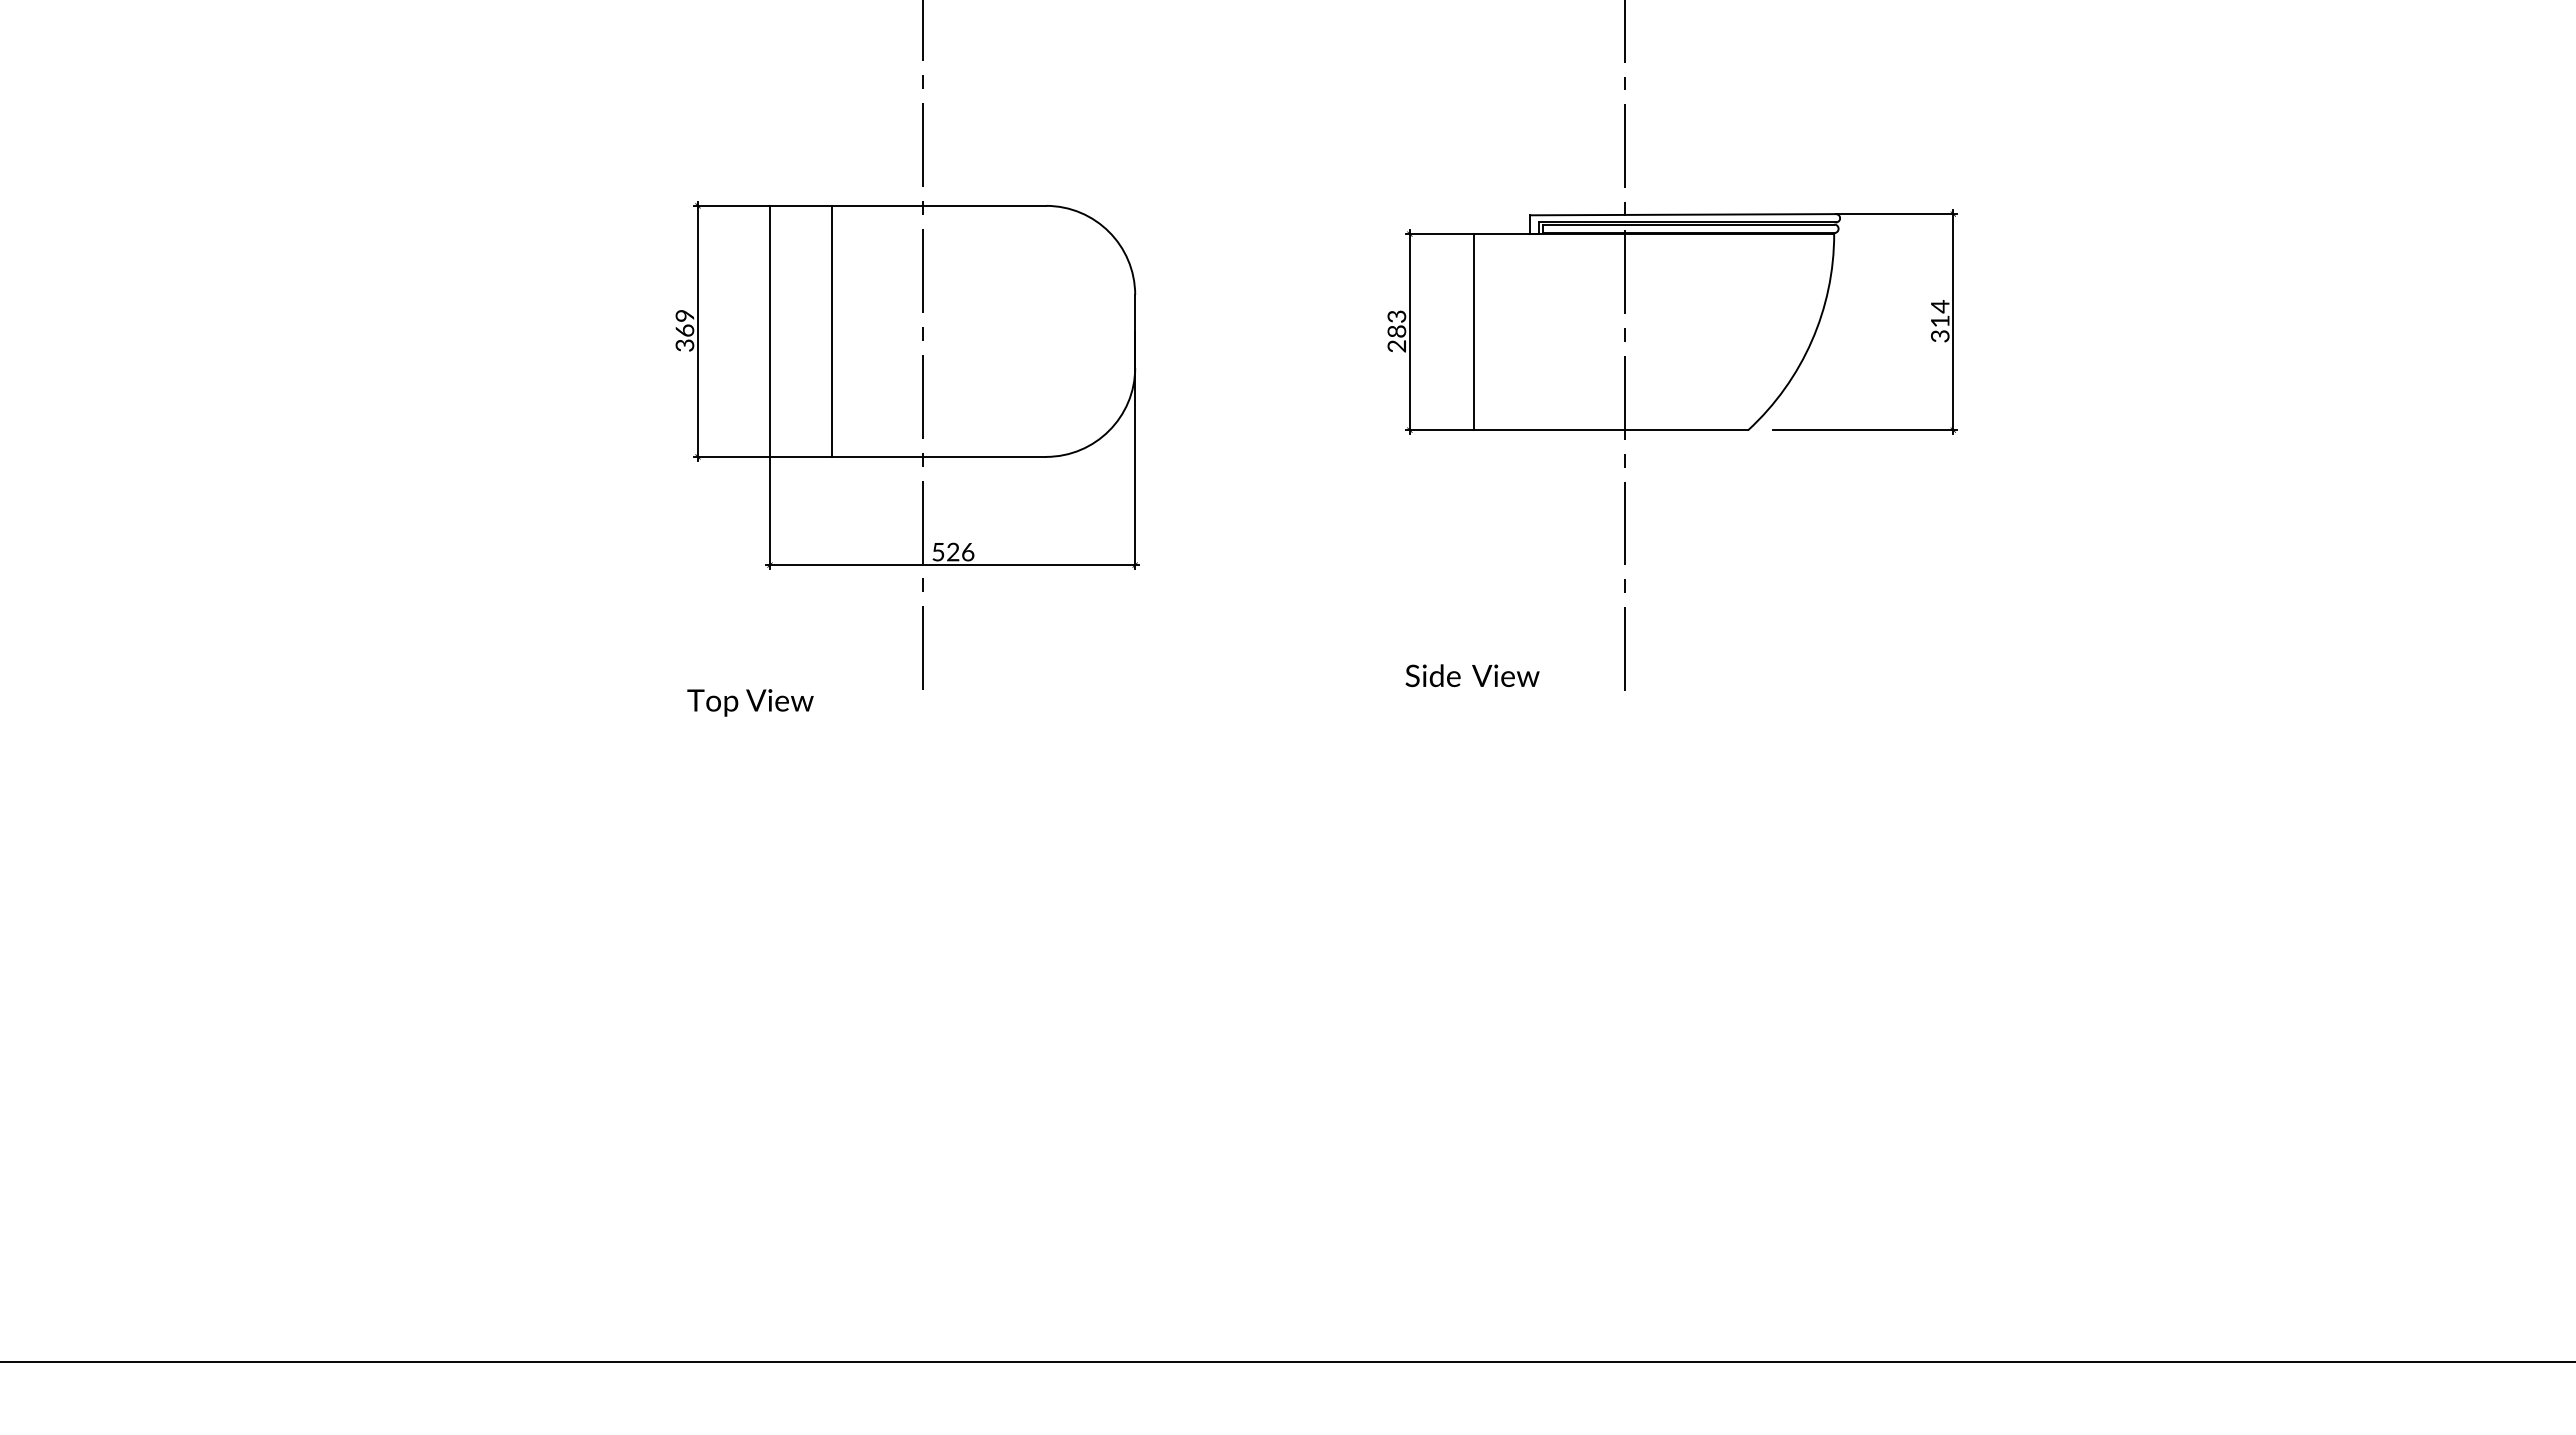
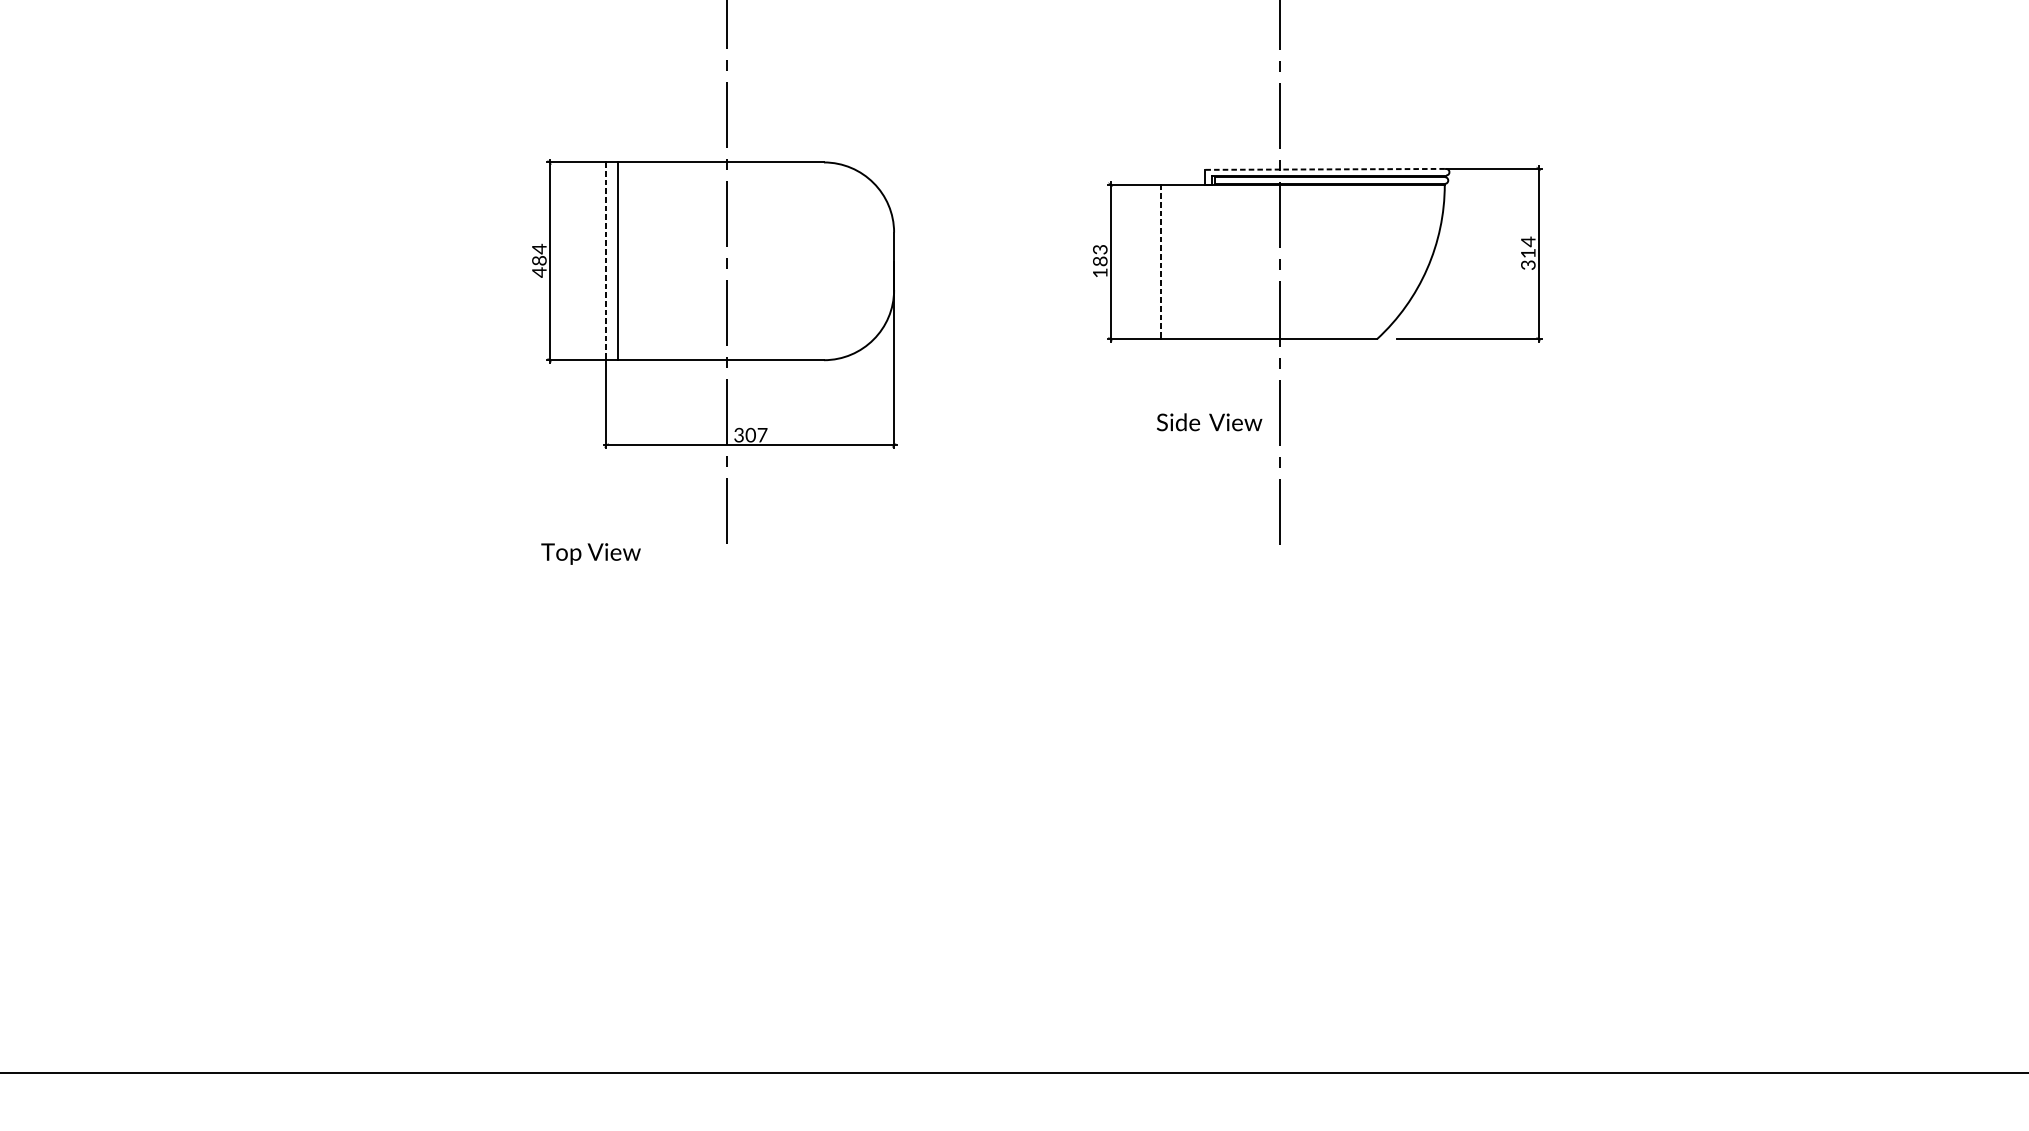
line: (1683, 214) -> (1326, 169), solid -> dashed
text: (684, 330) -> (539, 260), 369 -> 484
line: (832, 330) -> (617, 260), moved
line: (770, 331) -> (606, 261), solid -> dashed
line: (1474, 332) -> (1161, 262), solid -> dashed
text: (1396, 346) -> (1099, 273), 283 -> 183
text: (953, 551) -> (750, 434), 526 -> 307
text: (1472, 675) -> (1209, 422), moved

